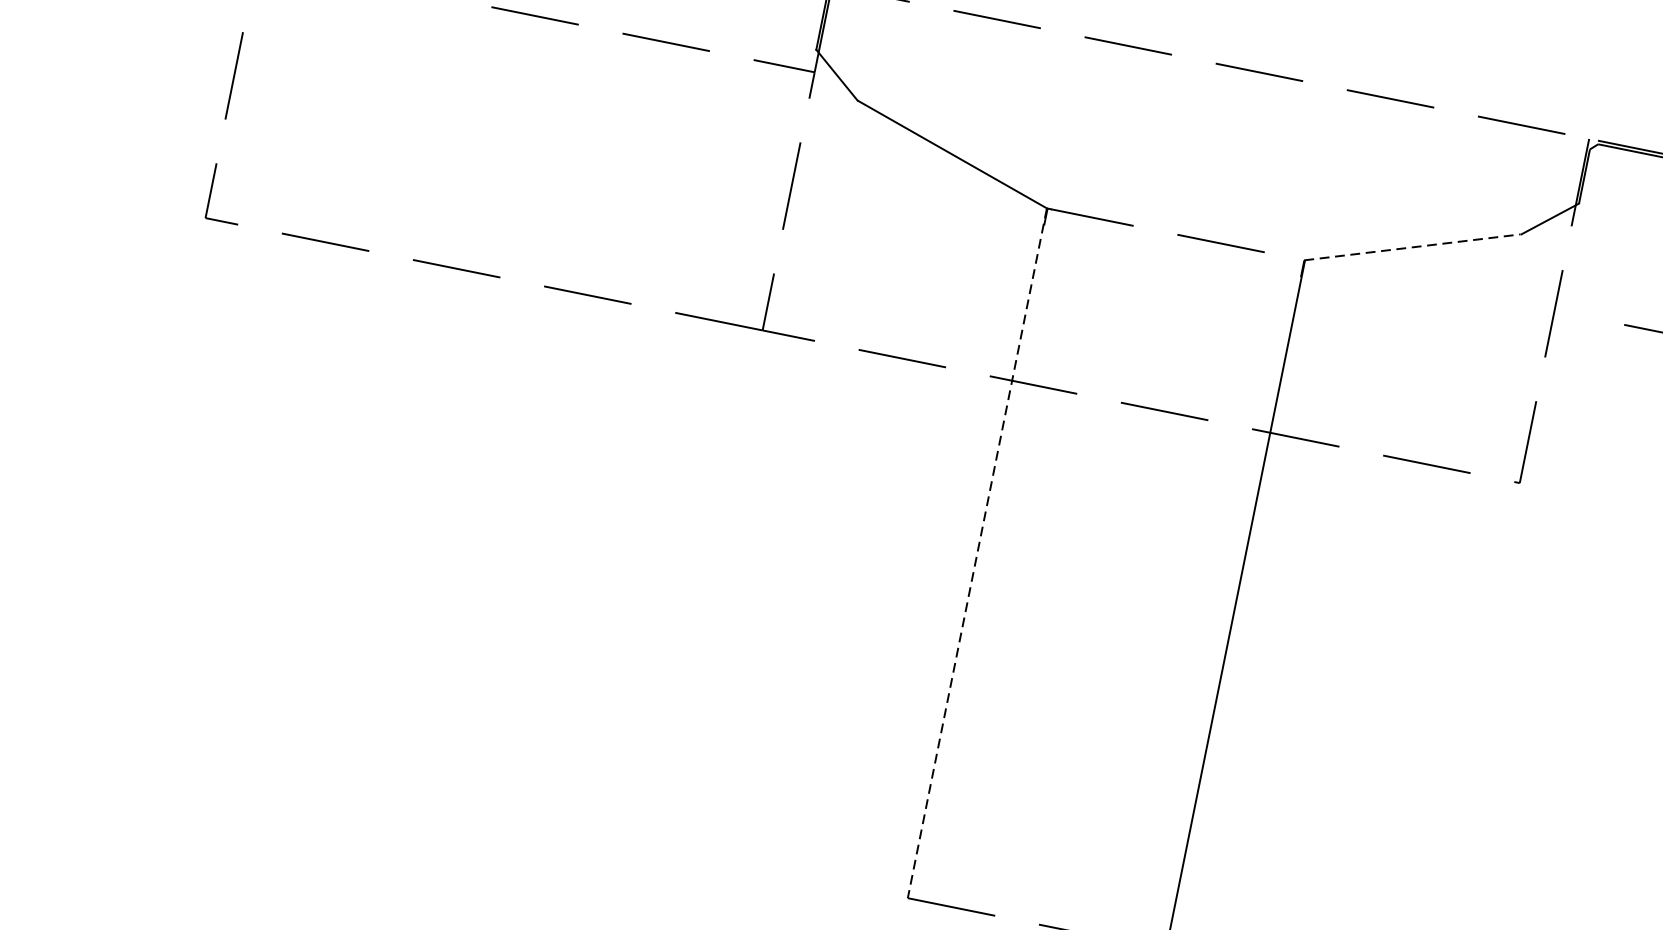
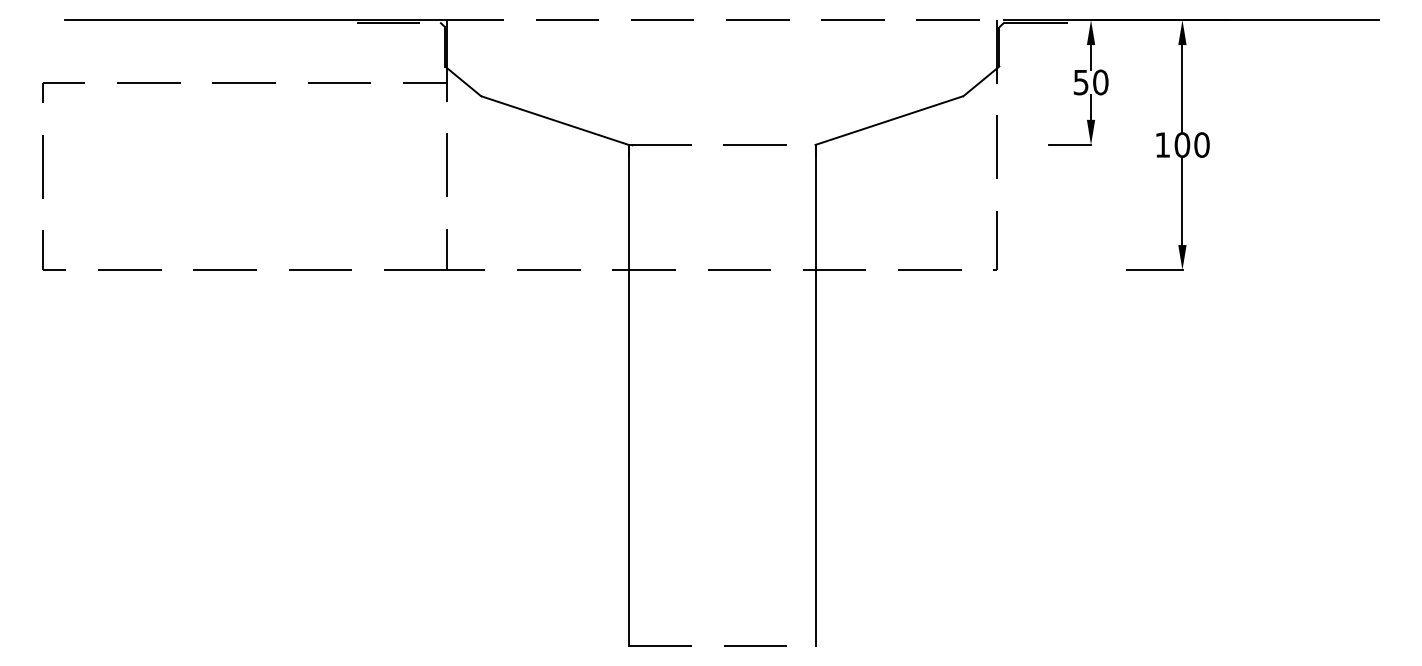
line: (1412, 247) -> (889, 120), dashed -> solid
line: (976, 554) -> (628, 396), dashed -> solid

